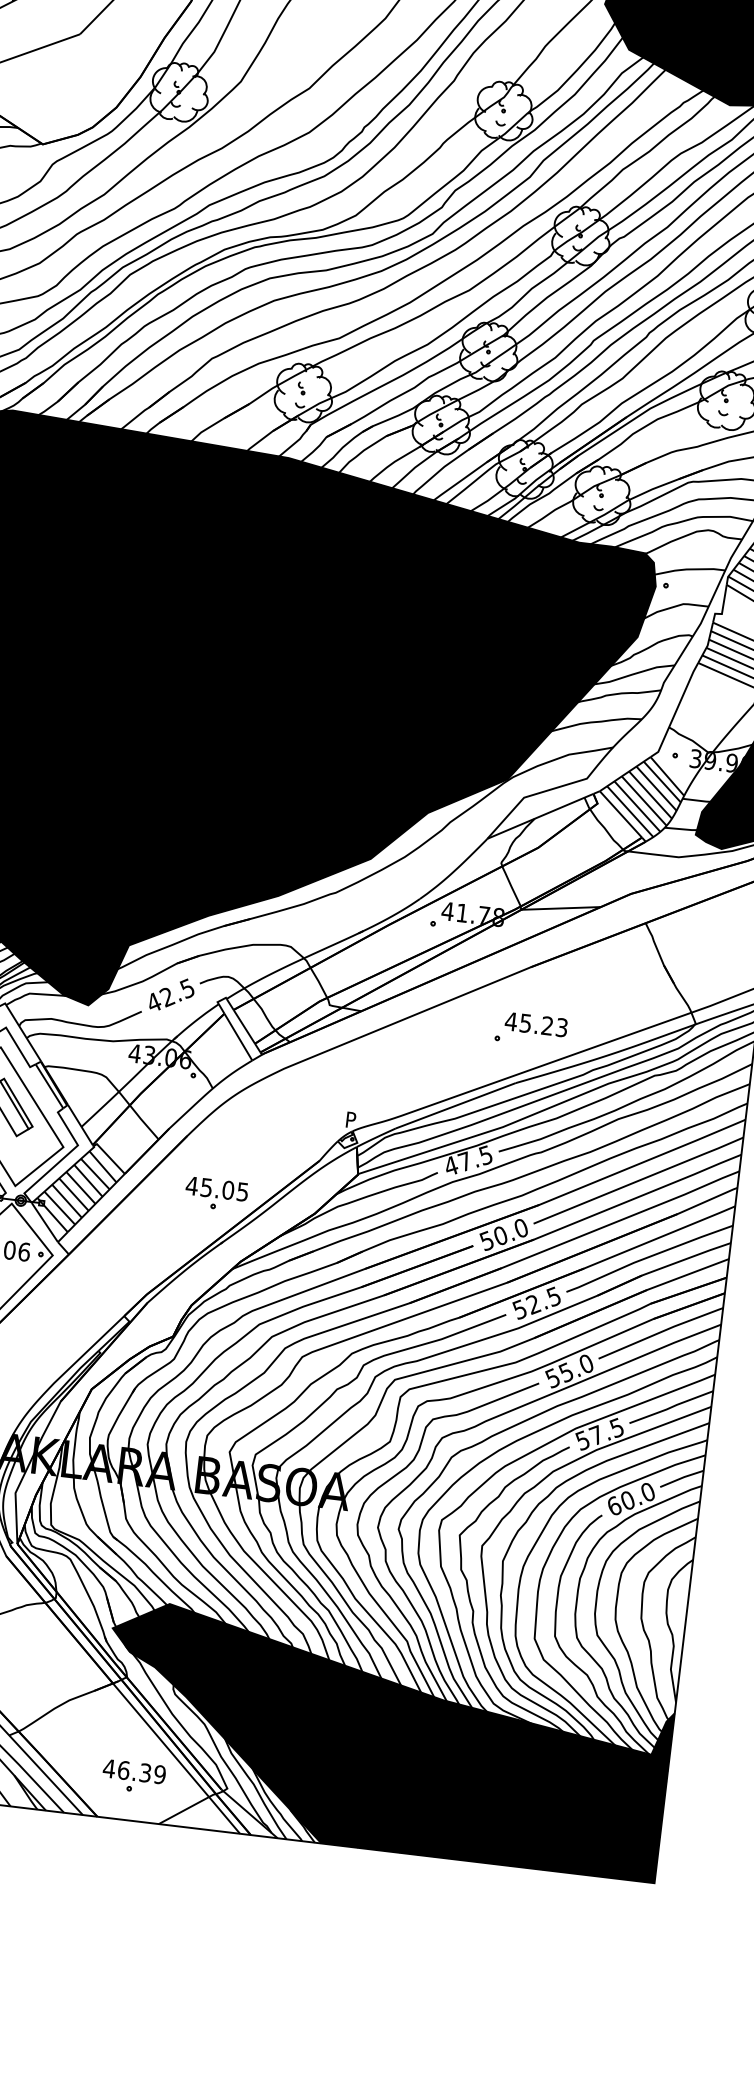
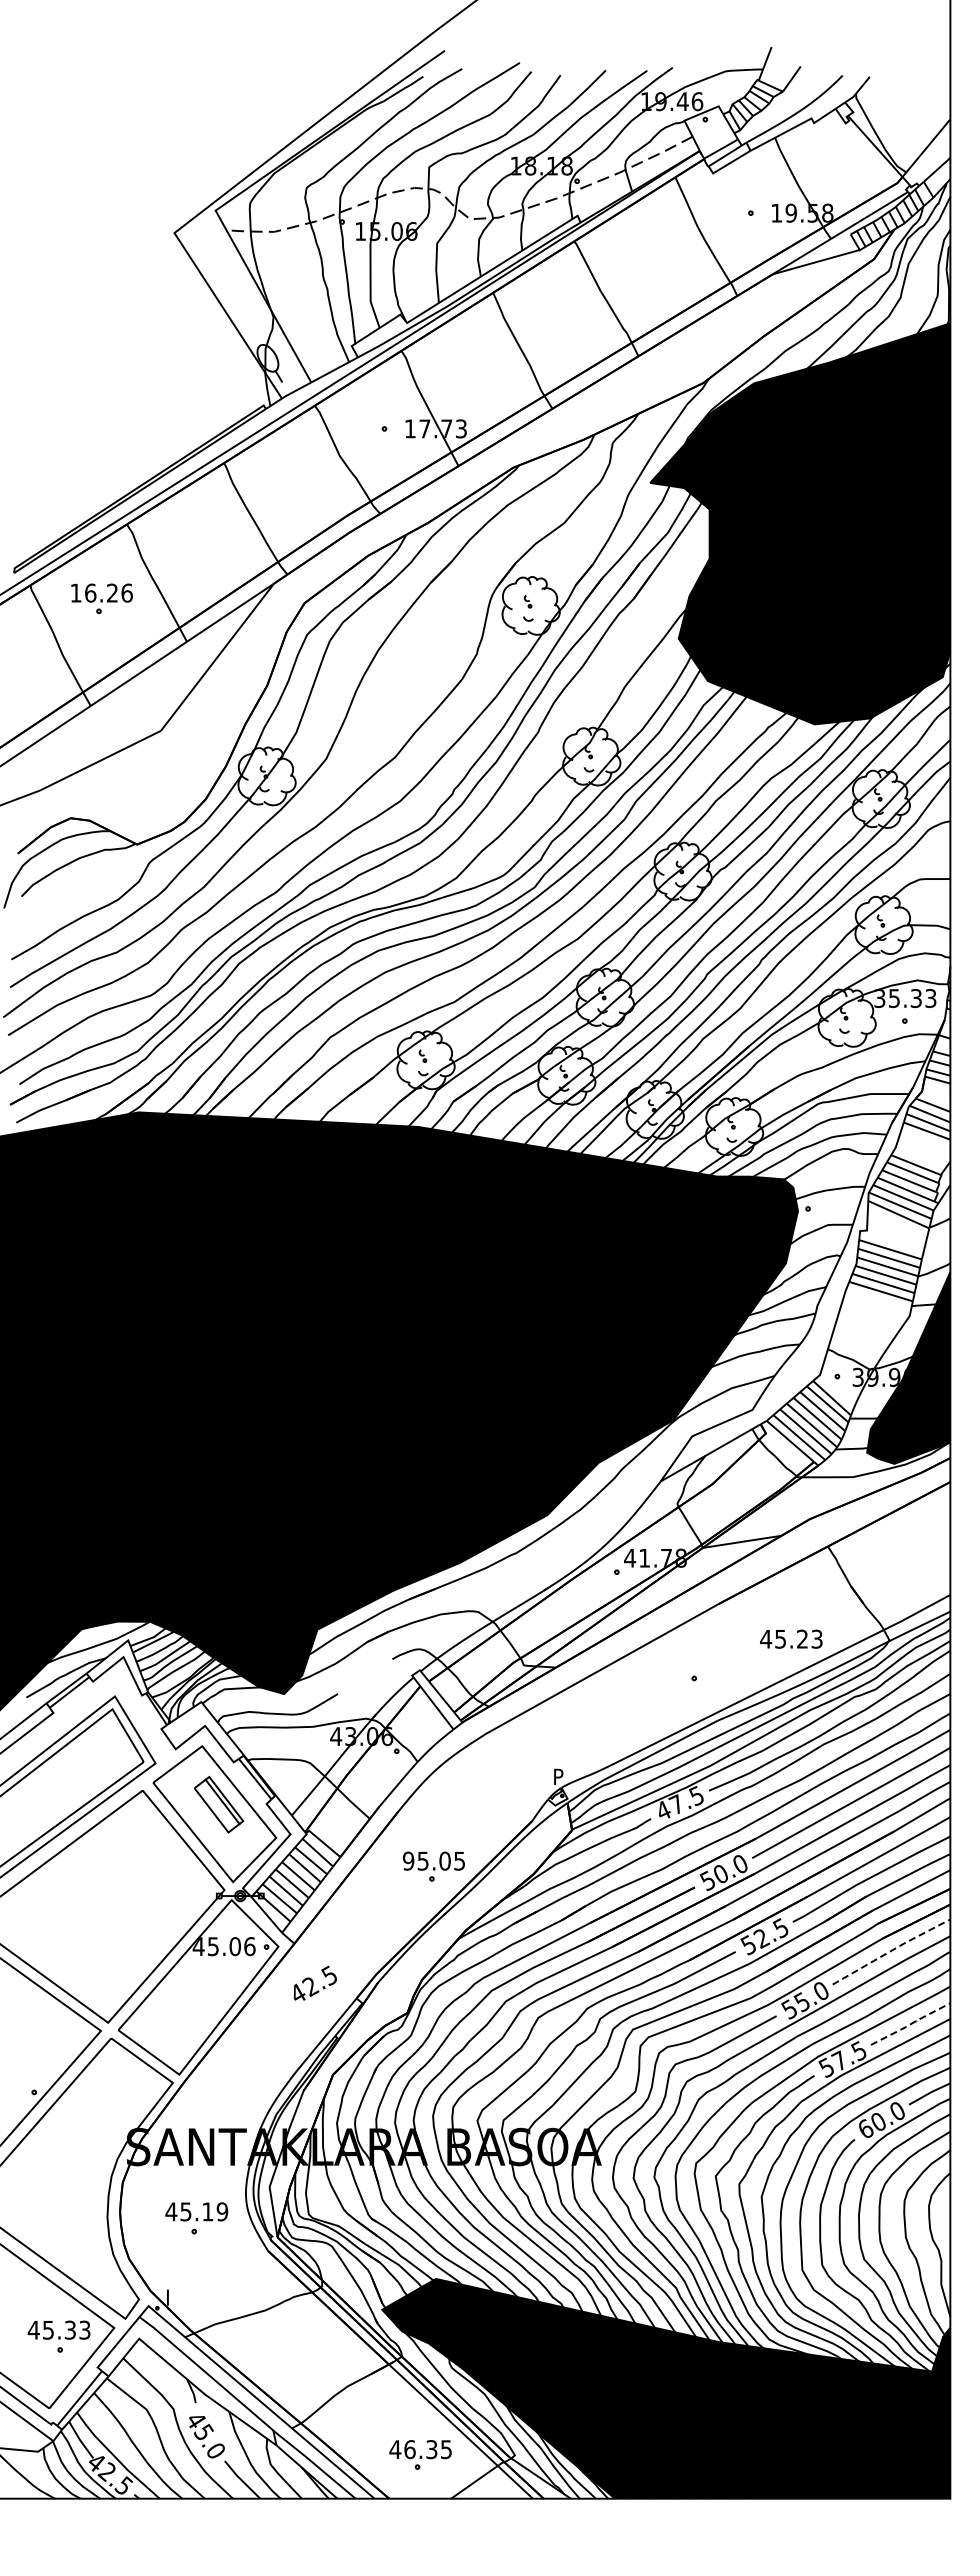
text: (172, 993) -> (315, 1982), moved
text: (536, 1023) -> (791, 1638), moved
text: (192, 1185) -> (408, 1860), 45.05 -> 95.05
line: (661, 1331) -> (891, 1950), solid -> dashed
line: (672, 1406) -> (911, 2023), solid -> dashed
text: (160, 1774) -> (446, 2449), 46.39 -> 46.35

